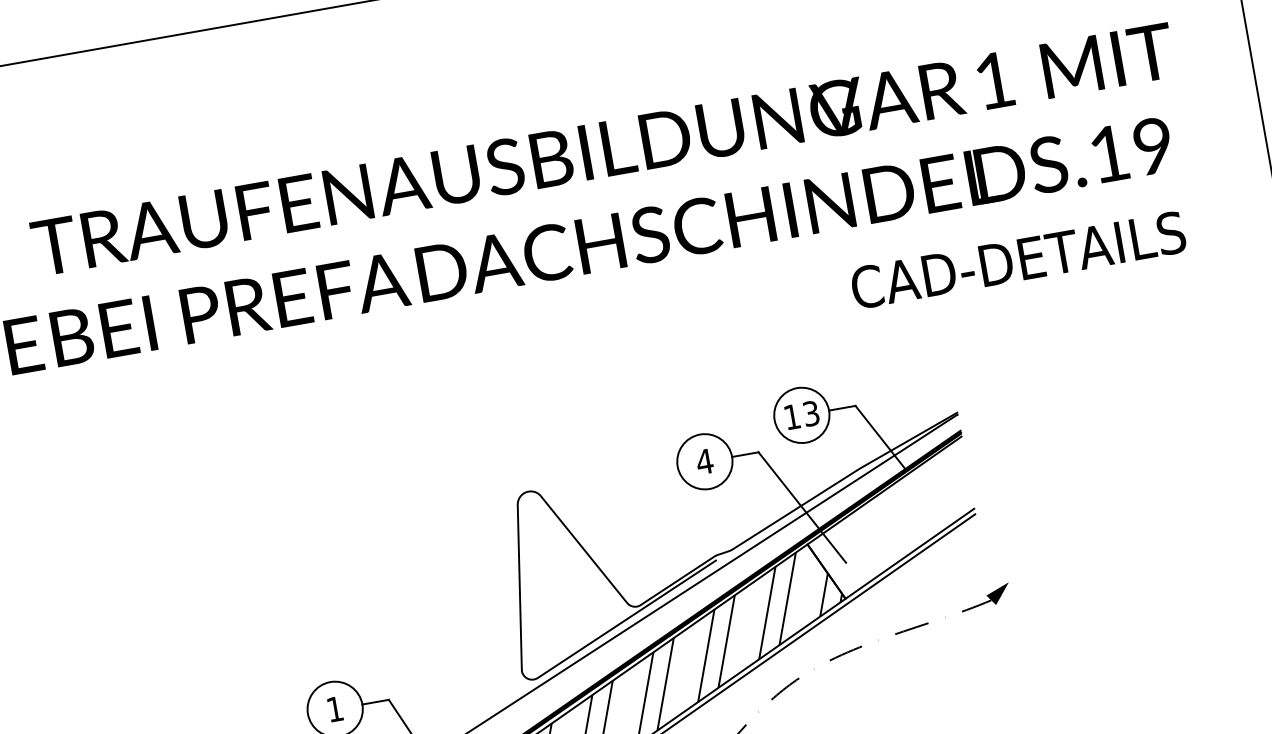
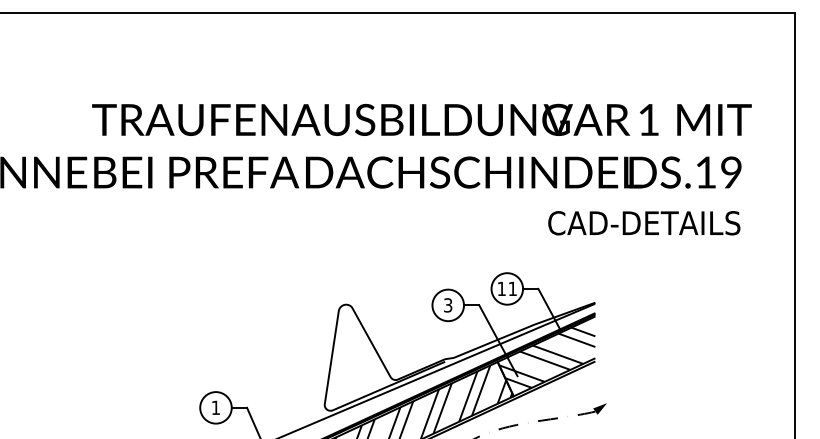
text: (810, 413) -> (512, 288), 13 -> 11
text: (703, 462) -> (447, 305), 4 -> 3
hatch: (892, 521) -> (547, 357), added

